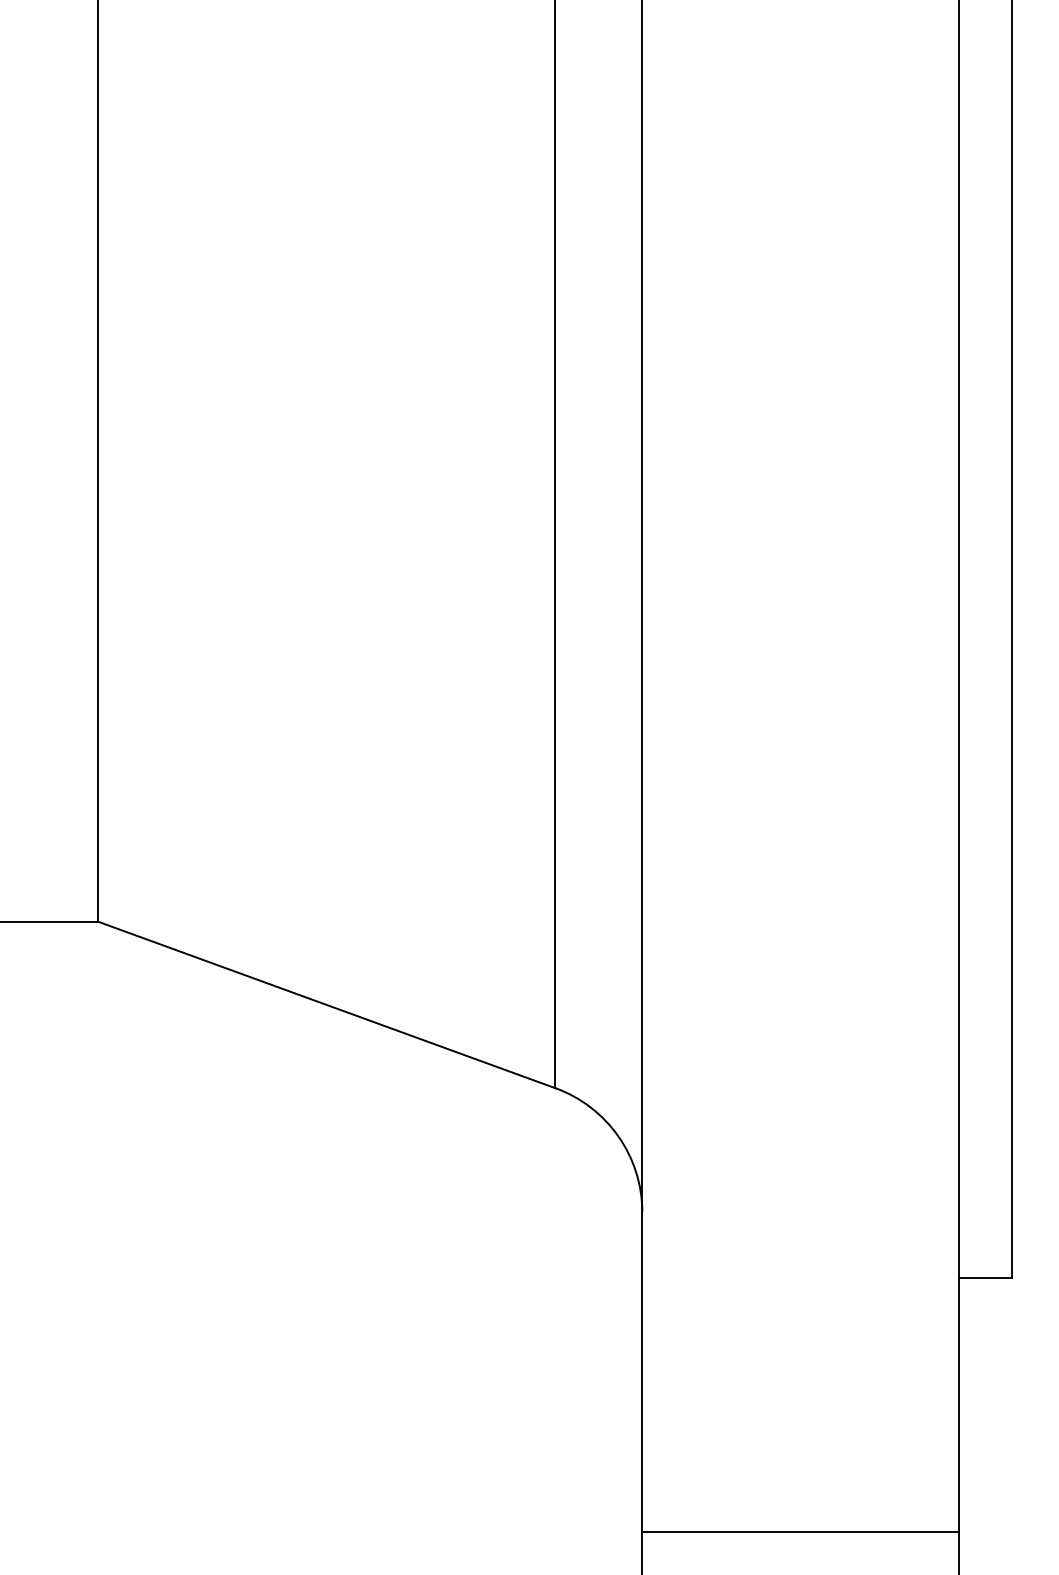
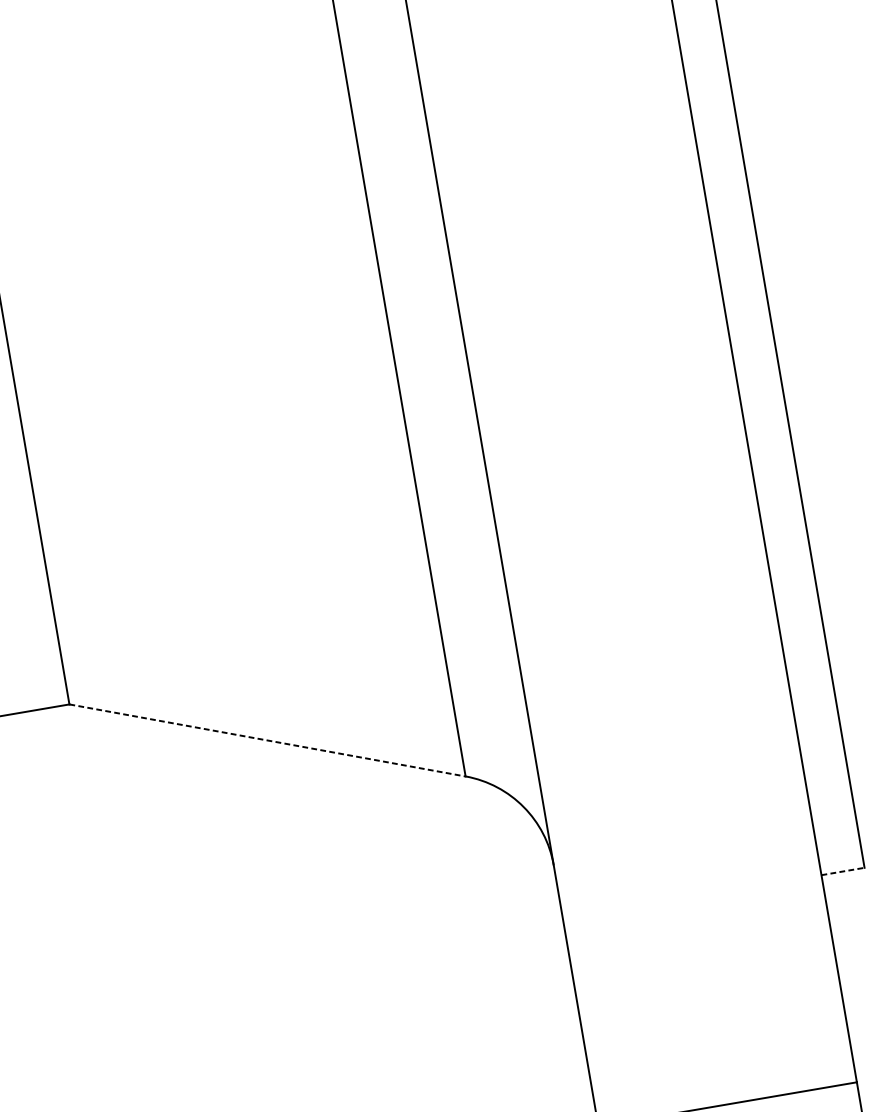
line: (327, 1005) -> (268, 740), solid -> dashed
line: (985, 1278) -> (843, 871), solid -> dashed

